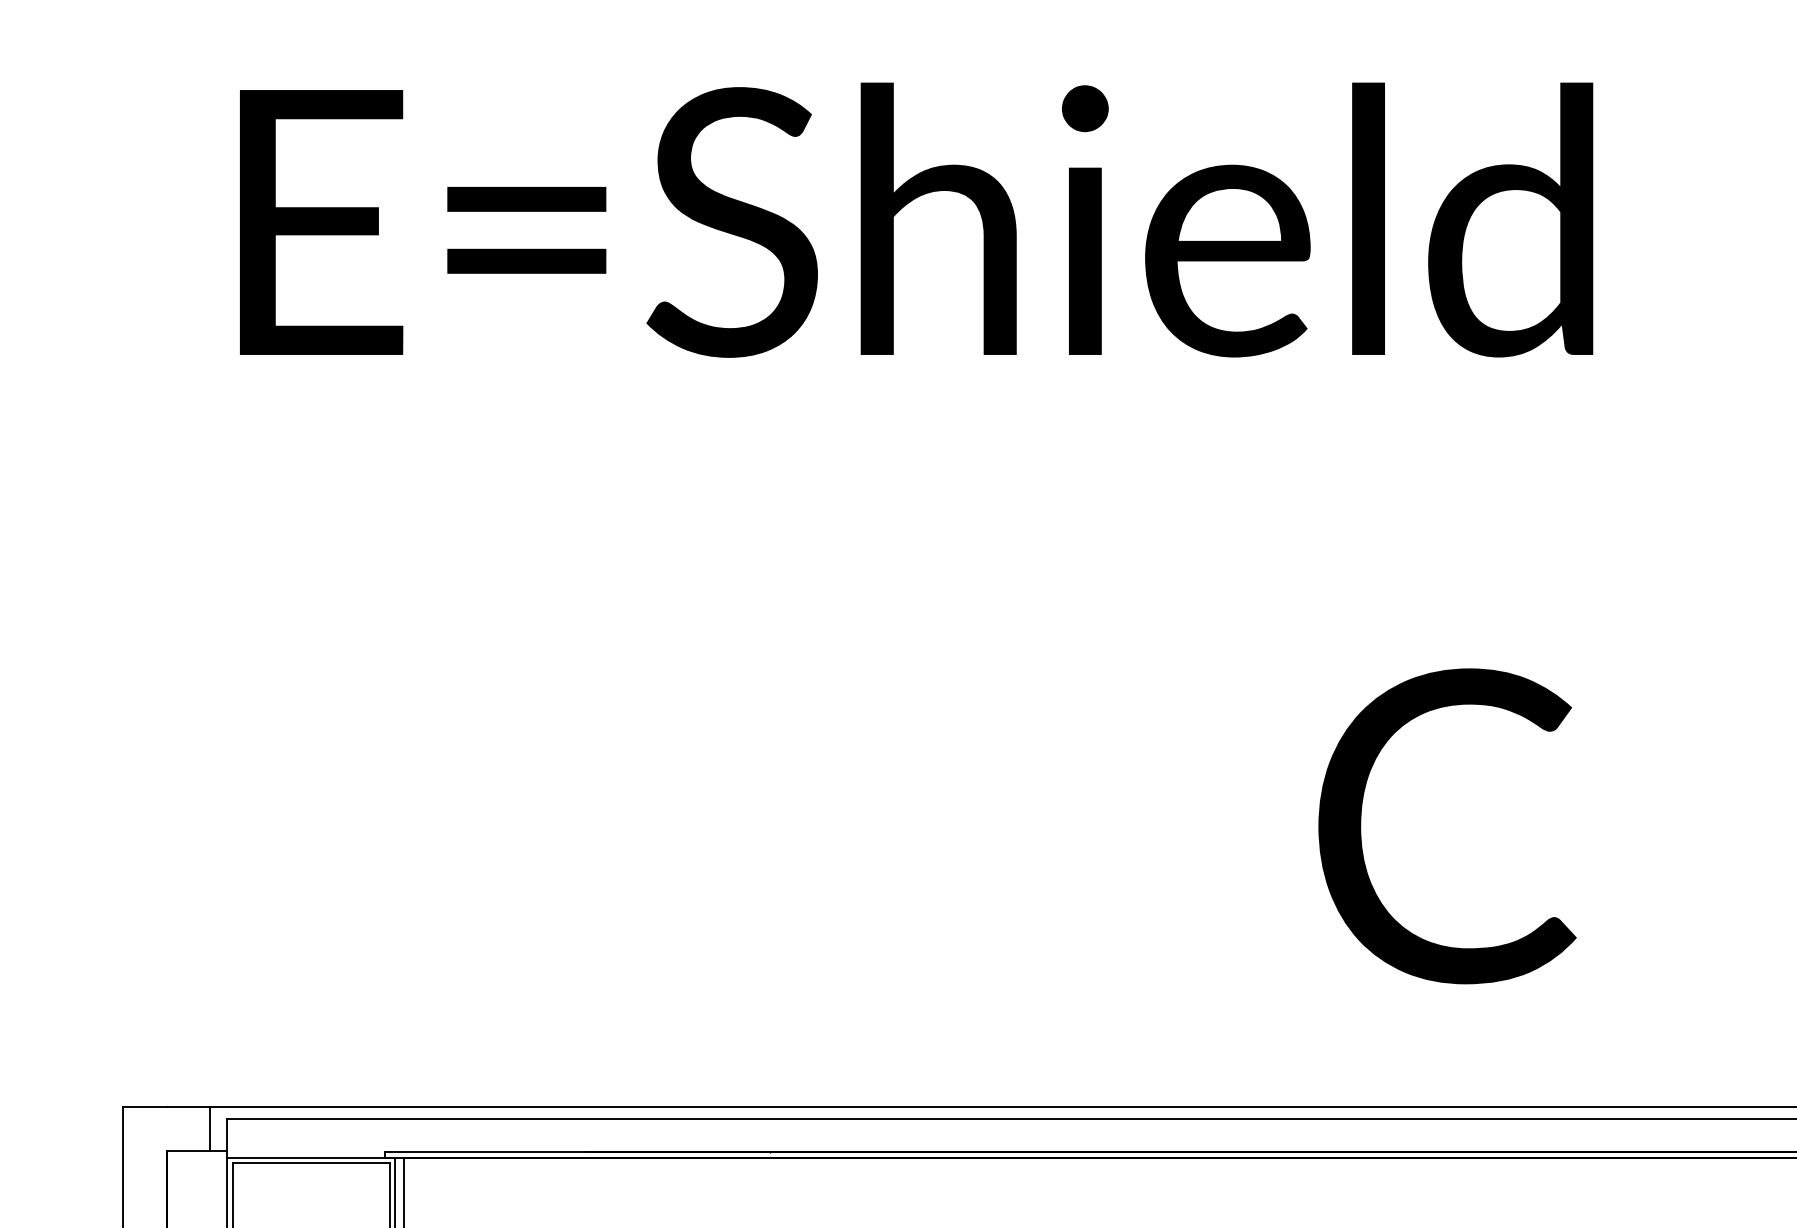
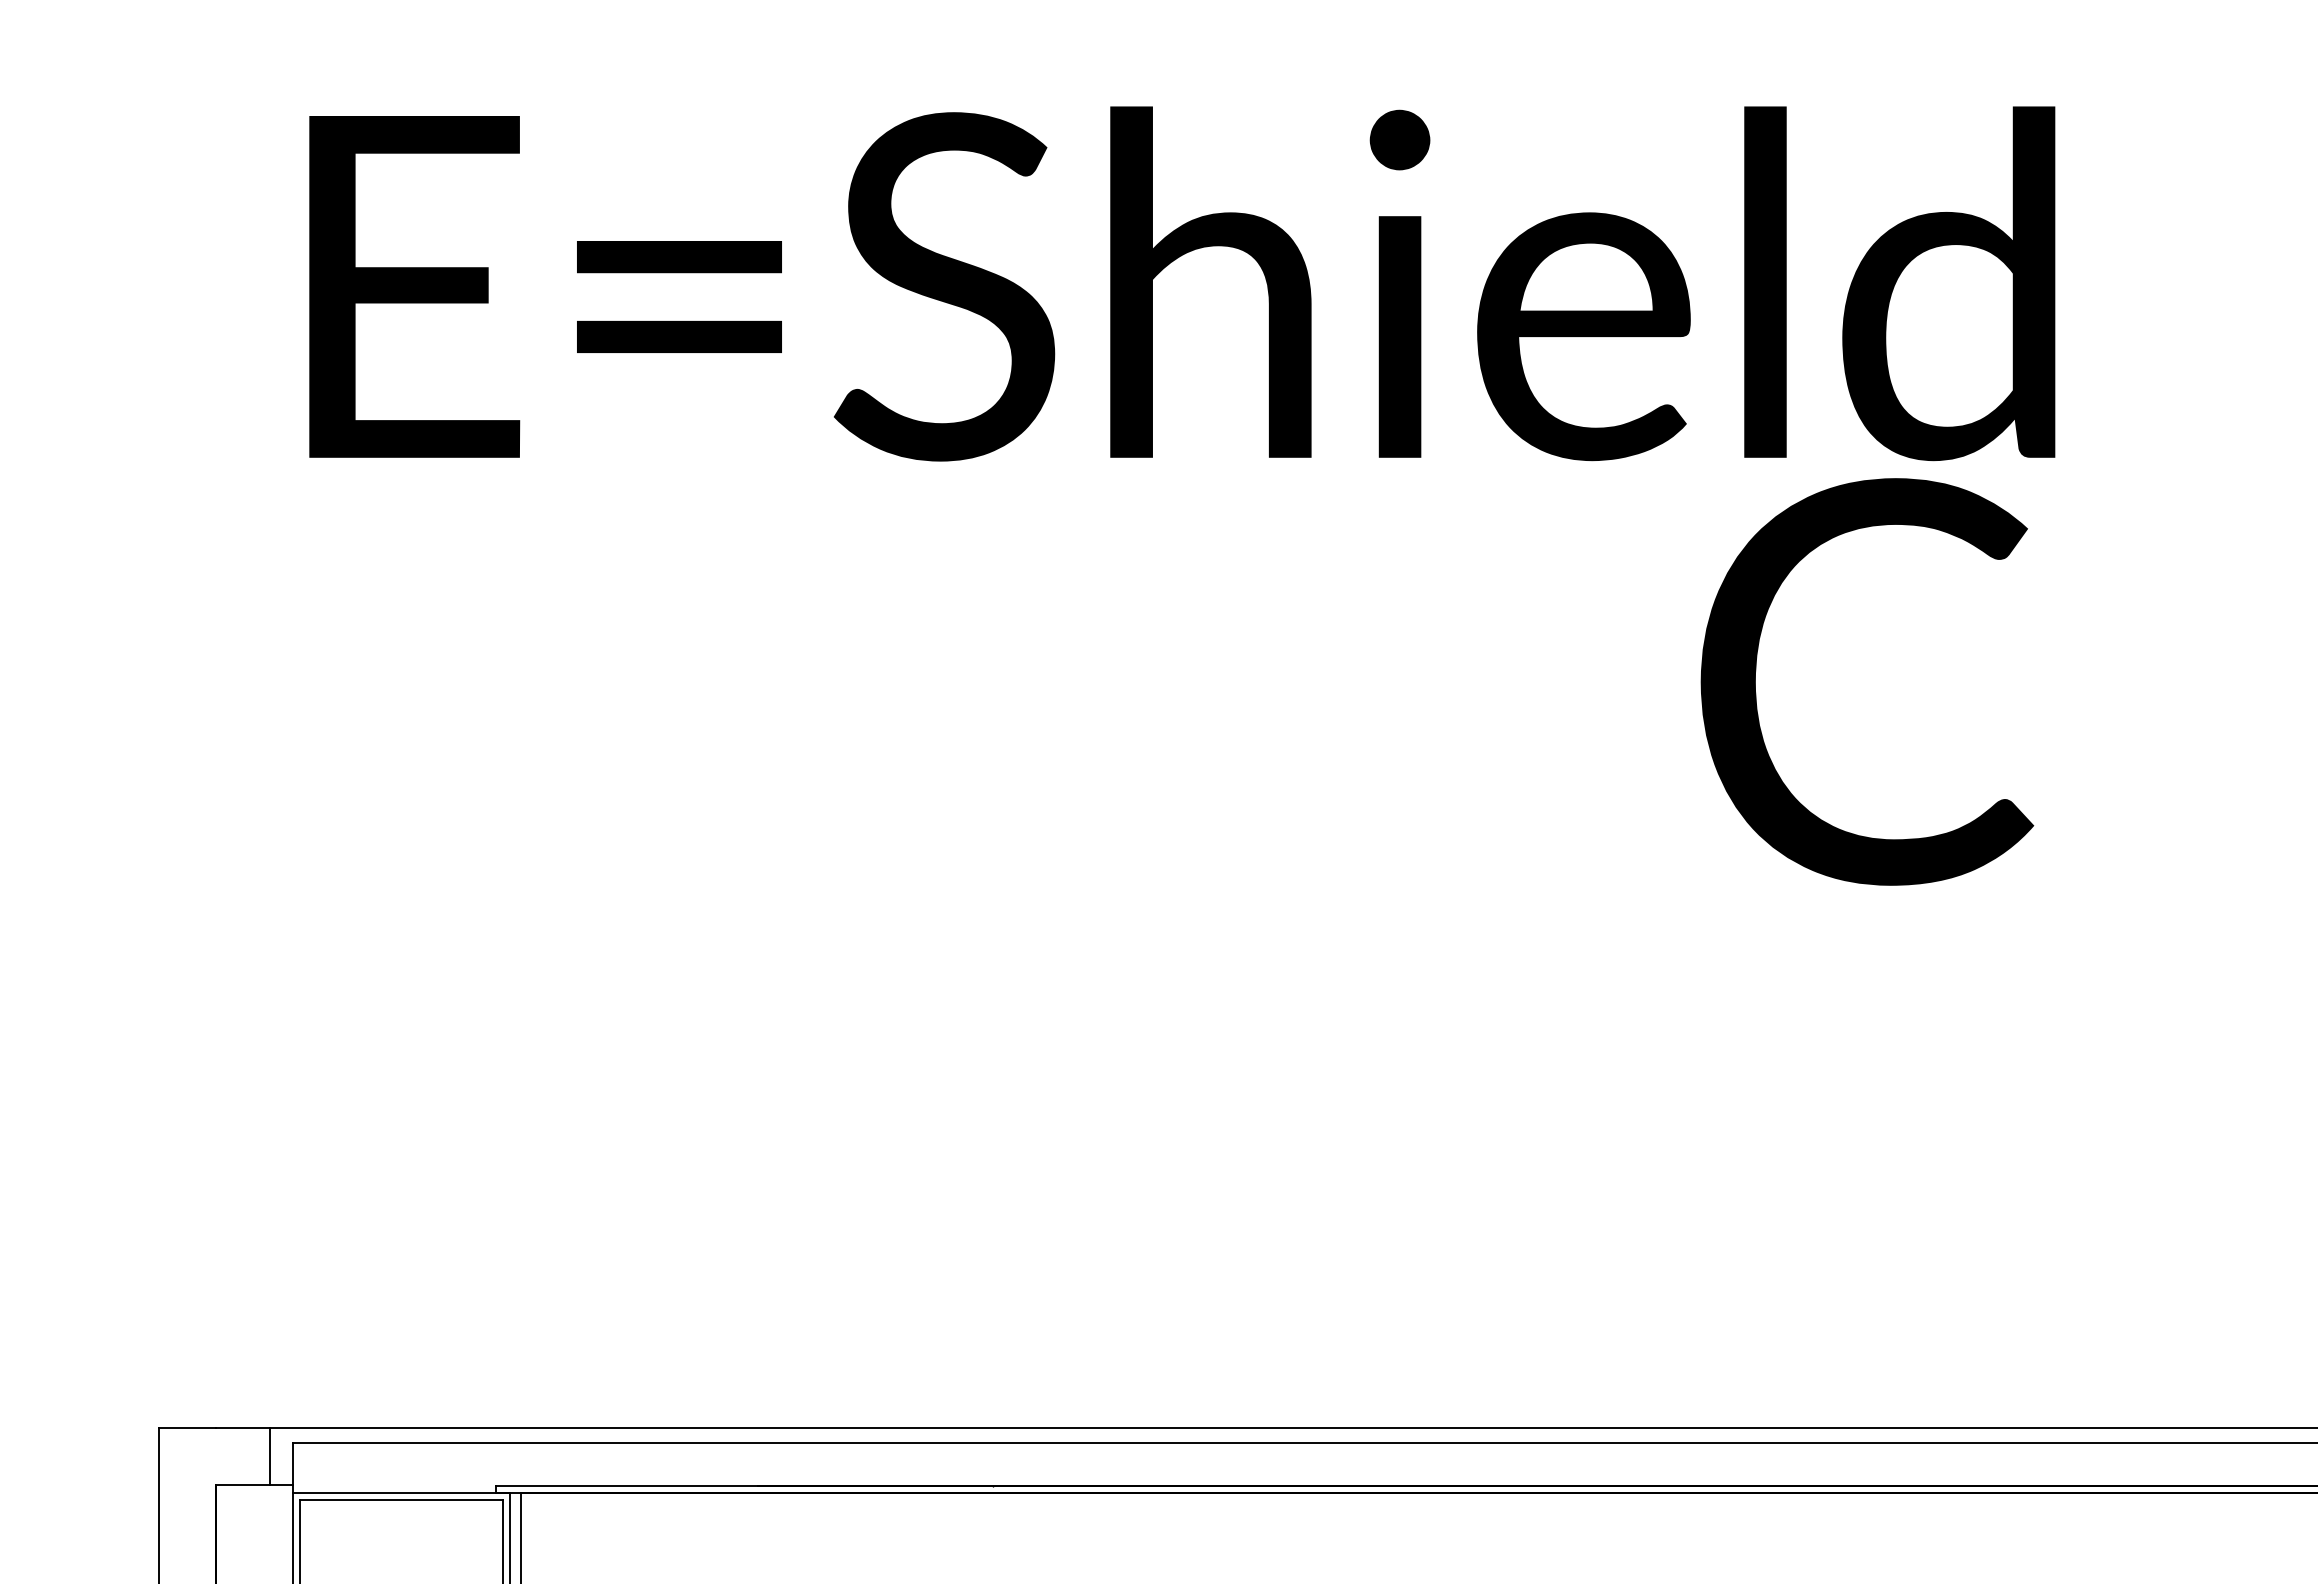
text: (1447, 825) -> (1867, 681), moved

